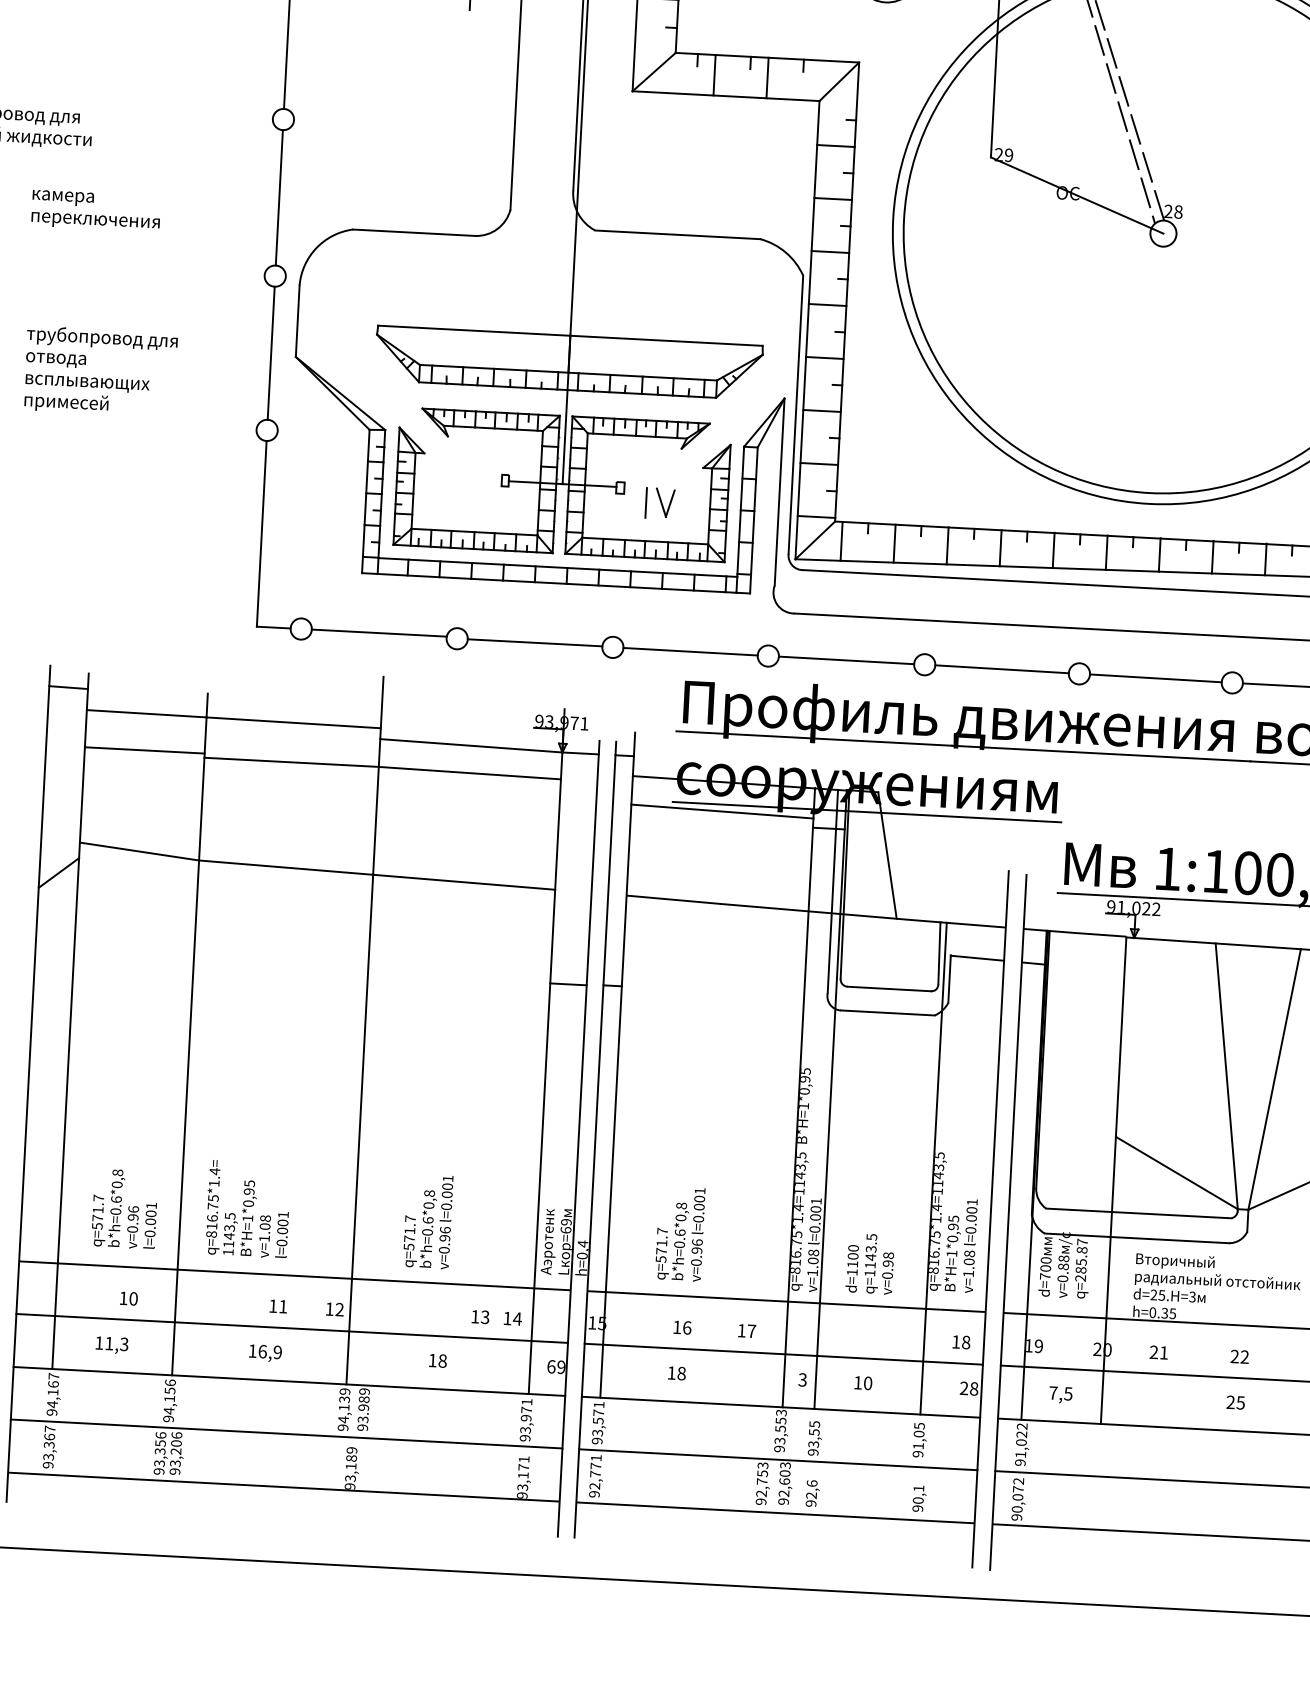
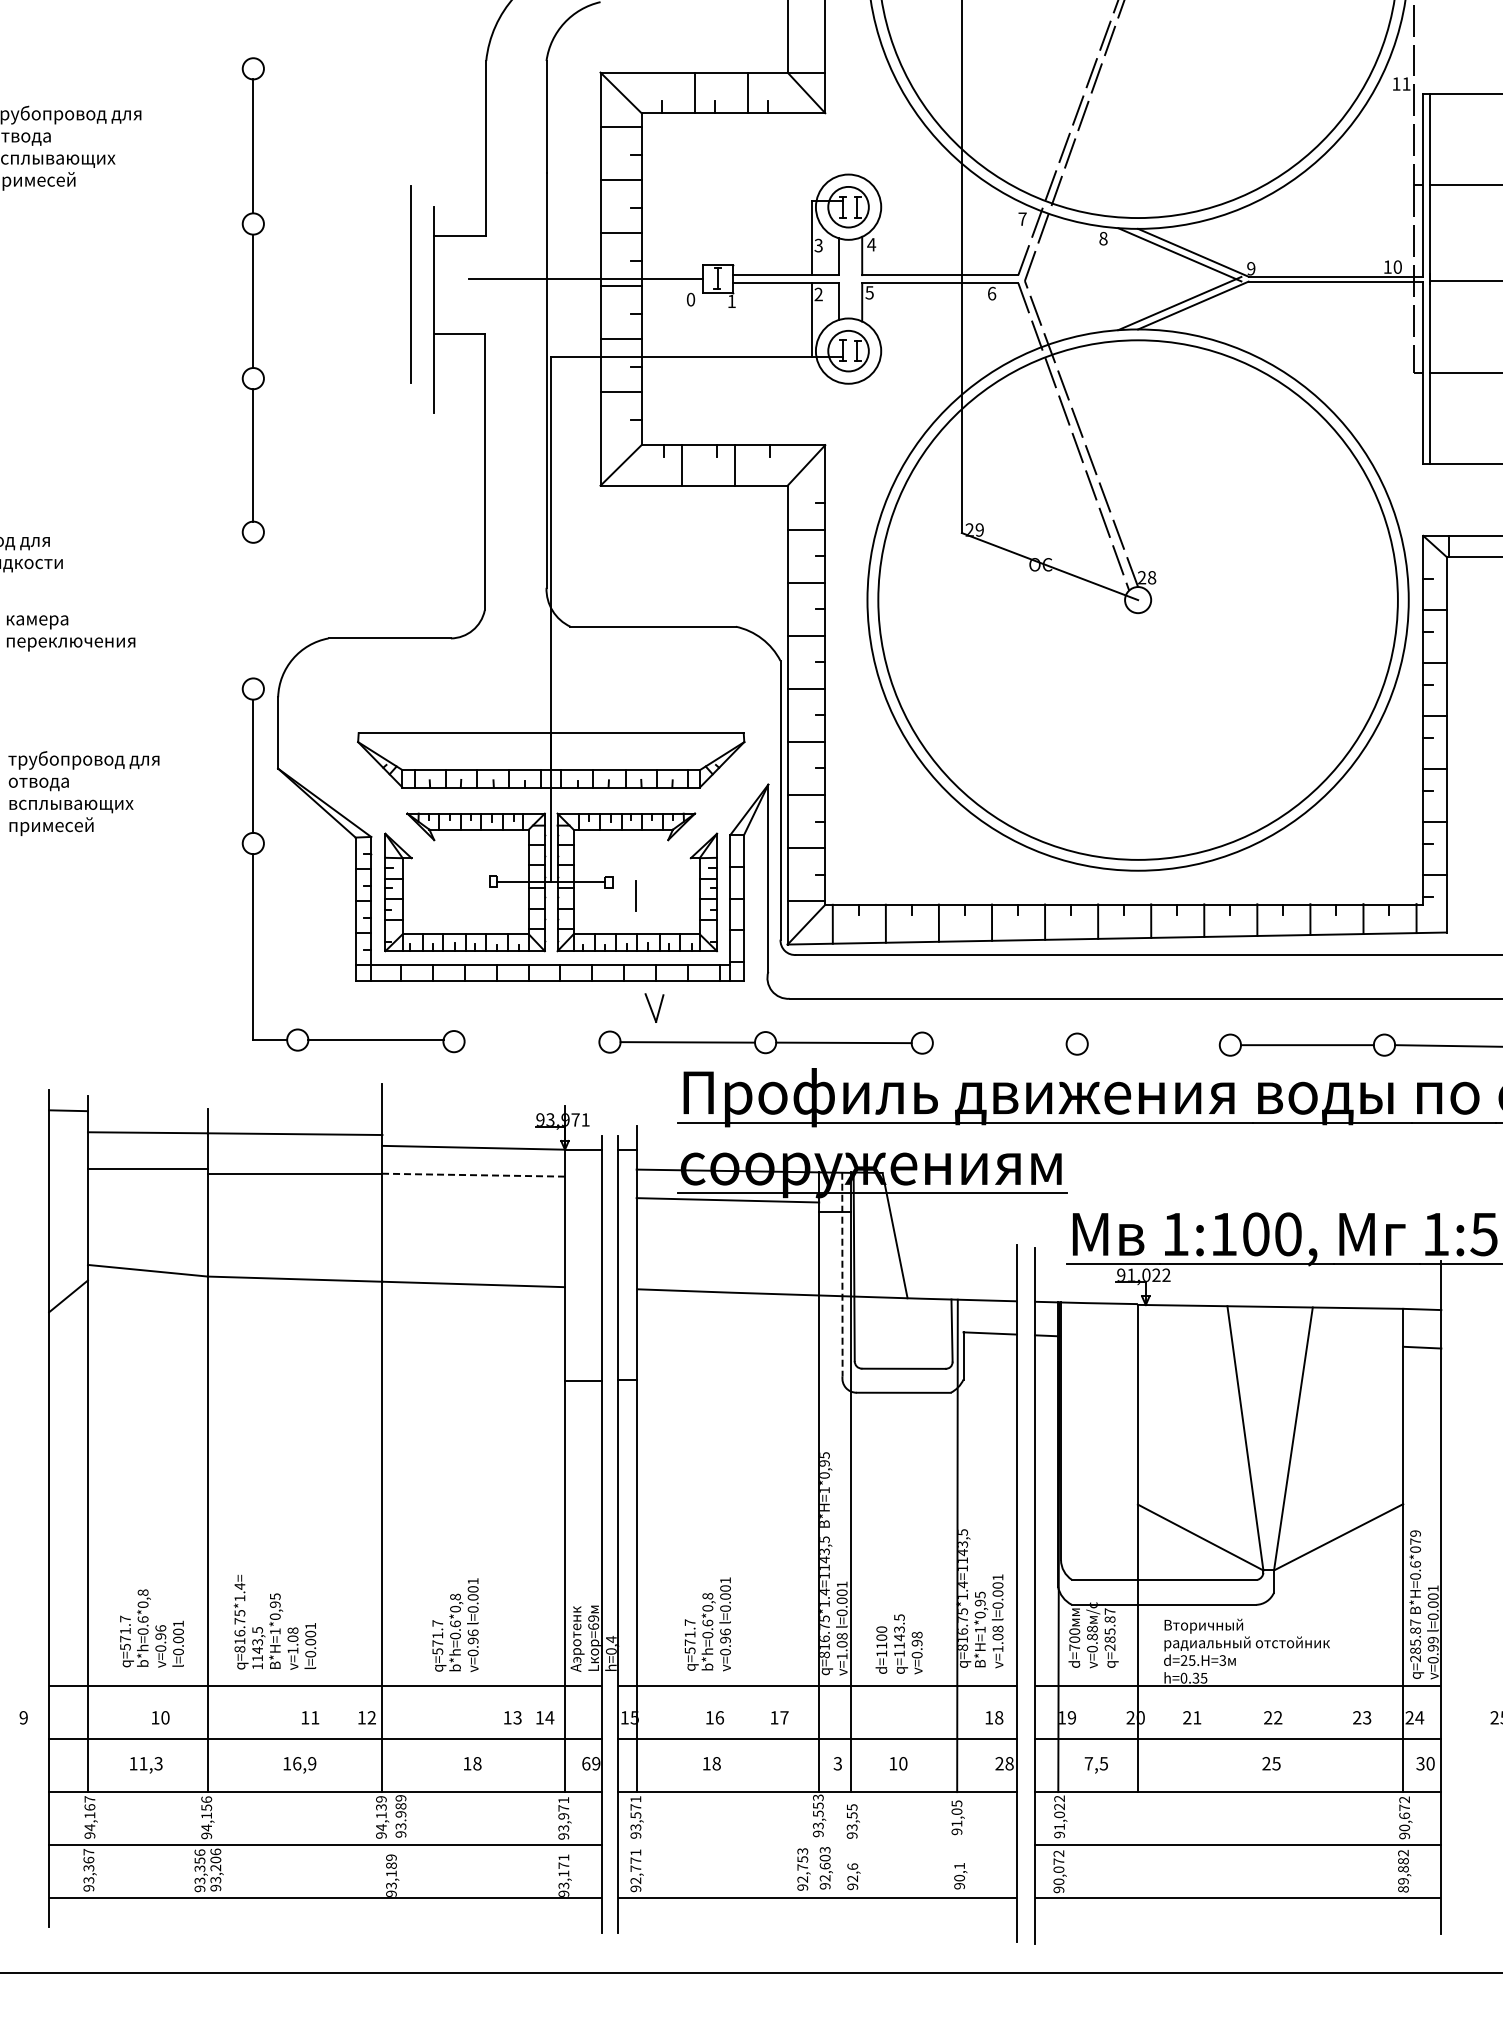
line: (279, 197) -> (253, 610), removed
part: (665, 502) -> (654, 1007), moved
line: (534, 642) -> (531, 1041), removed
line: (1001, 669) -> (999, 1043), removed
line: (1155, 678) -> (1153, 1044), removed
line: (469, 773) -> (473, 1175), solid -> dashed
line: (832, 891) -> (842, 1274), solid -> dashed
line: (778, 1459) -> (817, 1844), removed

